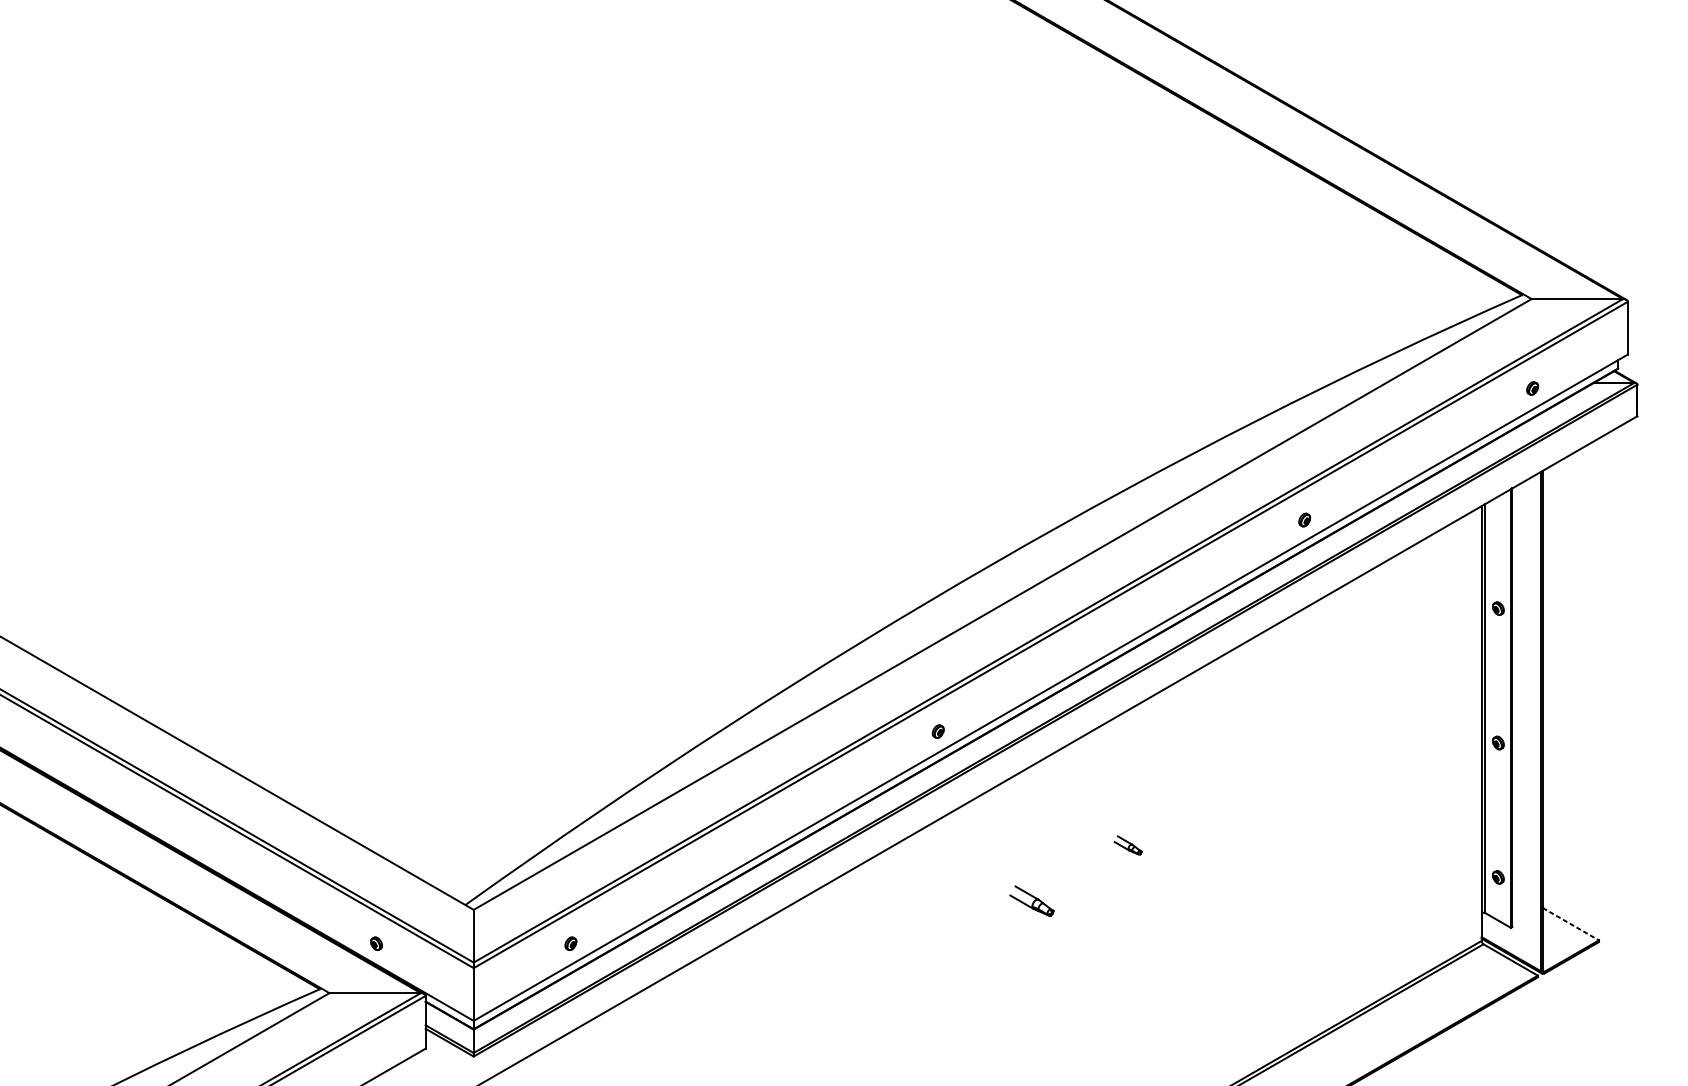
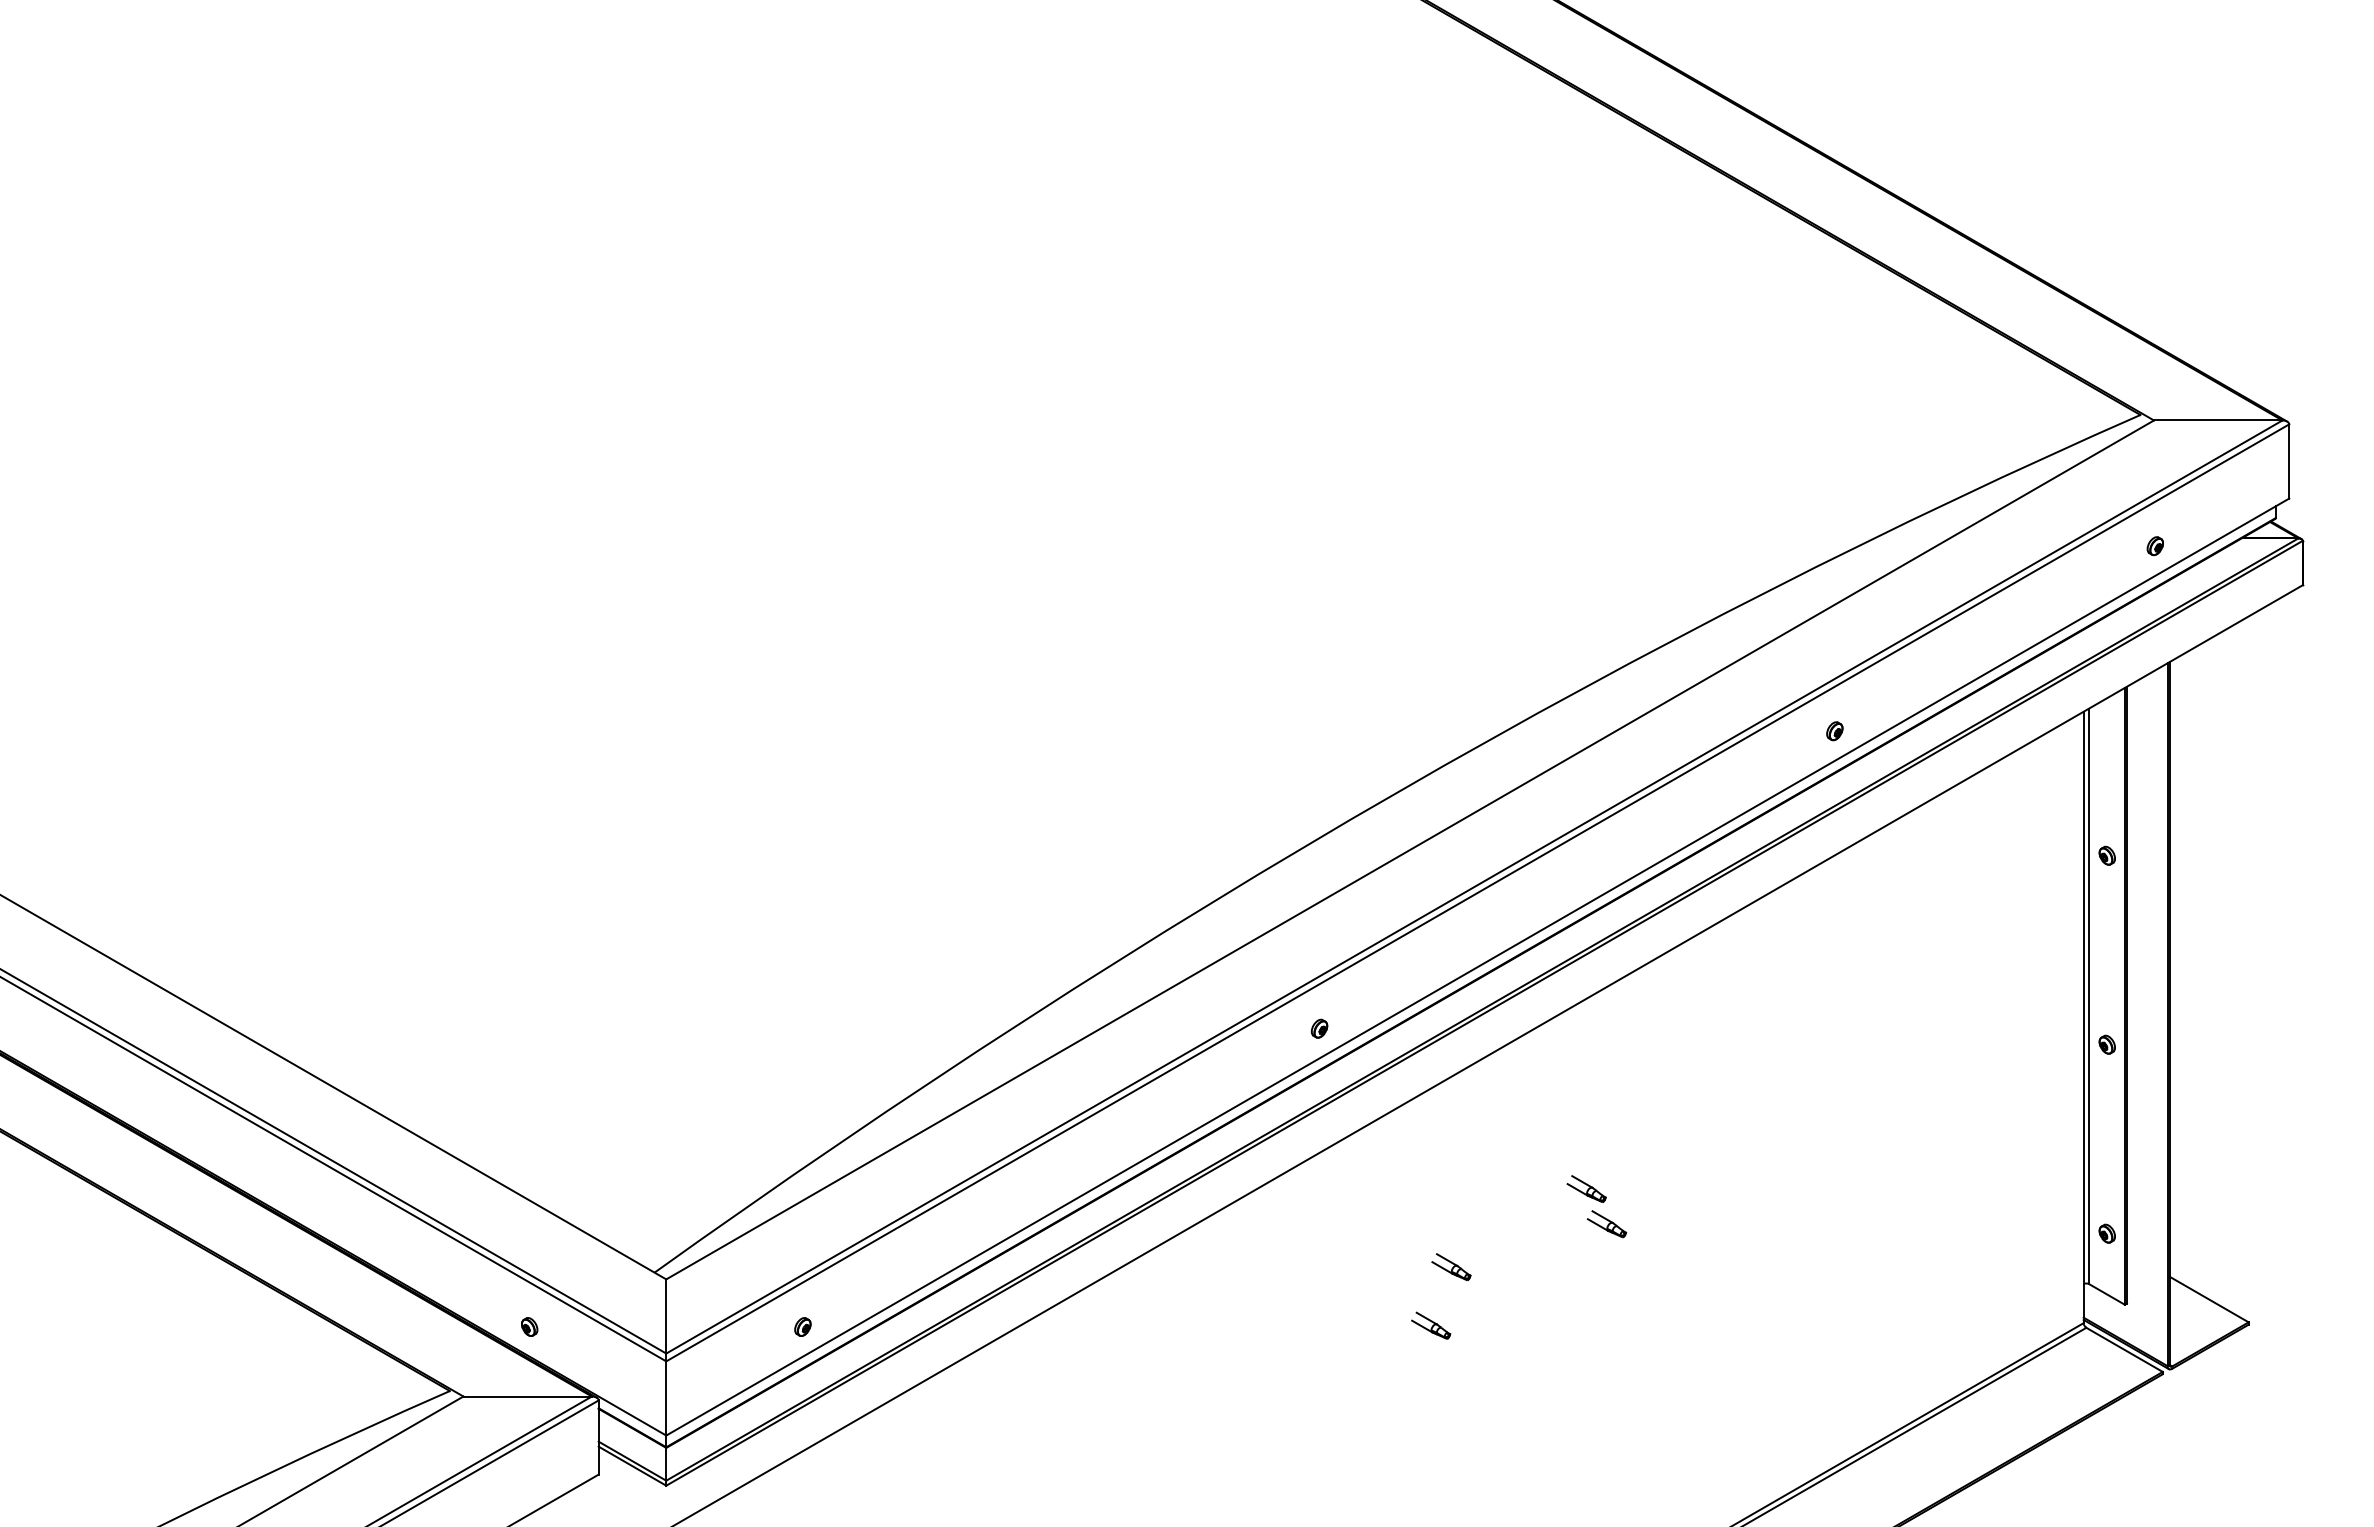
part: (1142, 870) -> (1606, 1224), added
part: (1032, 900) -> (1451, 1266), size x0.62
line: (1571, 924) -> (2209, 1299), dashed -> solid
part: (1017, 942) -> (1431, 1325), added

